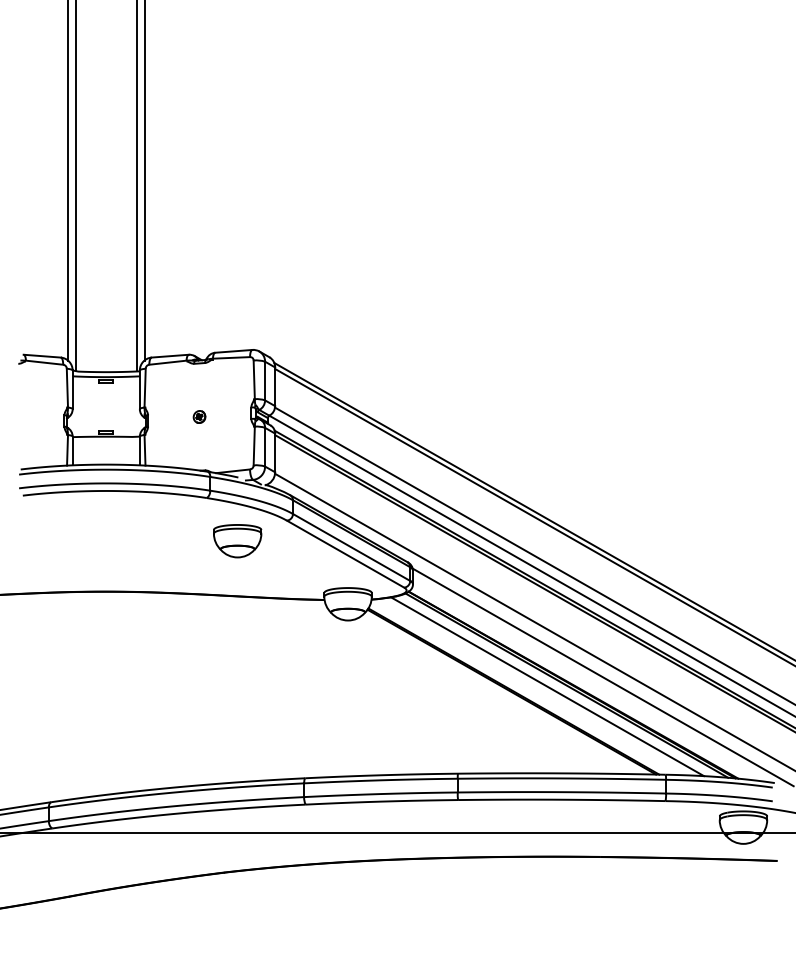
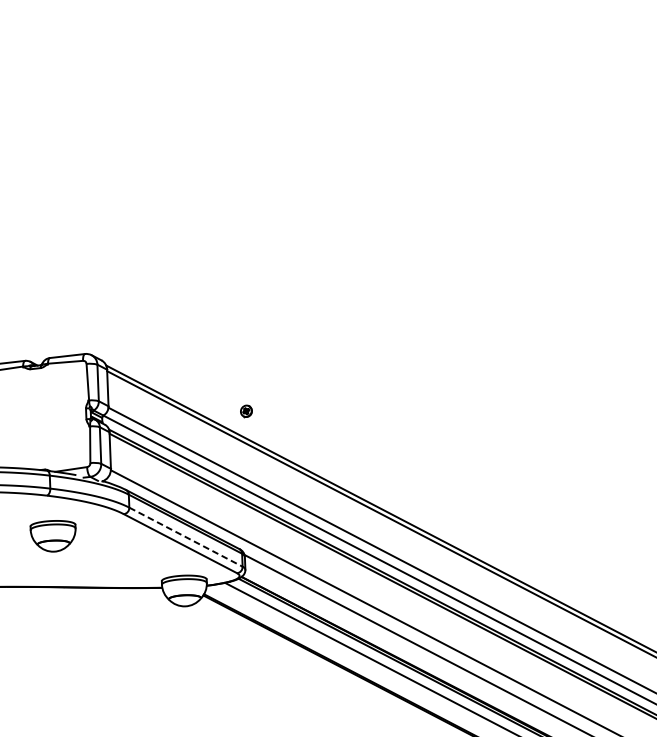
part: (199, 416) -> (246, 410), moved
part: (237, 541) -> (53, 536), moved
line: (351, 547) -> (185, 537), solid -> dashed

